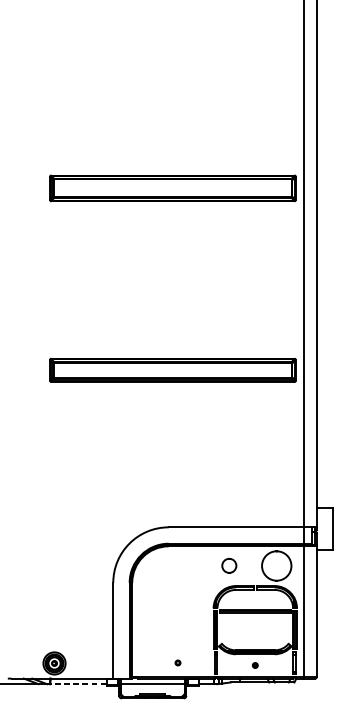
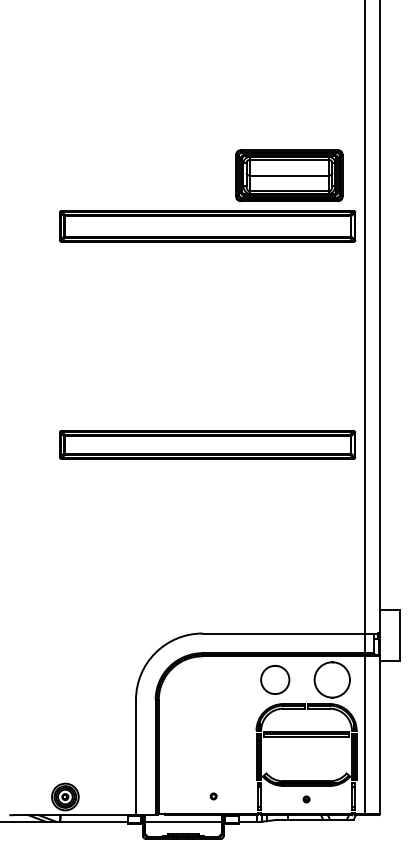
part: (241, 146) -> (289, 175), added
circle: (229, 565) -> (275, 679), size x1.67
line: (78, 683) -> (94, 821), dashed -> solid

